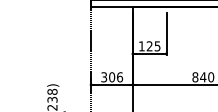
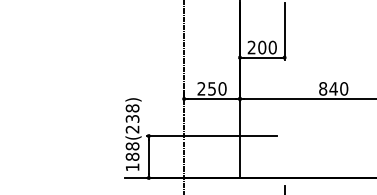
text: (149, 46) -> (261, 47), 125 -> 200
text: (111, 77) -> (211, 88), 306 -> 250

